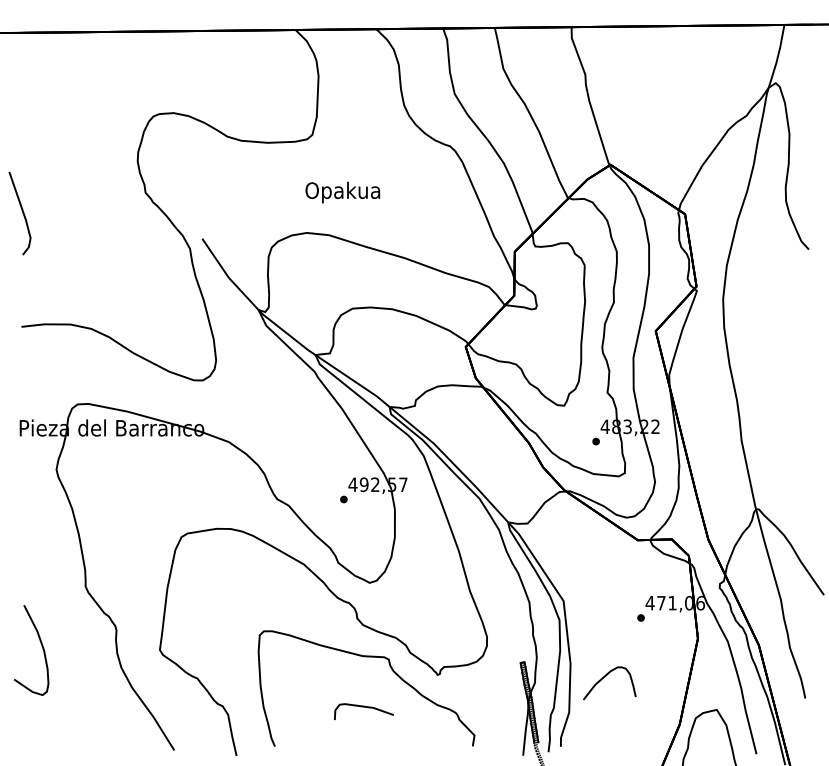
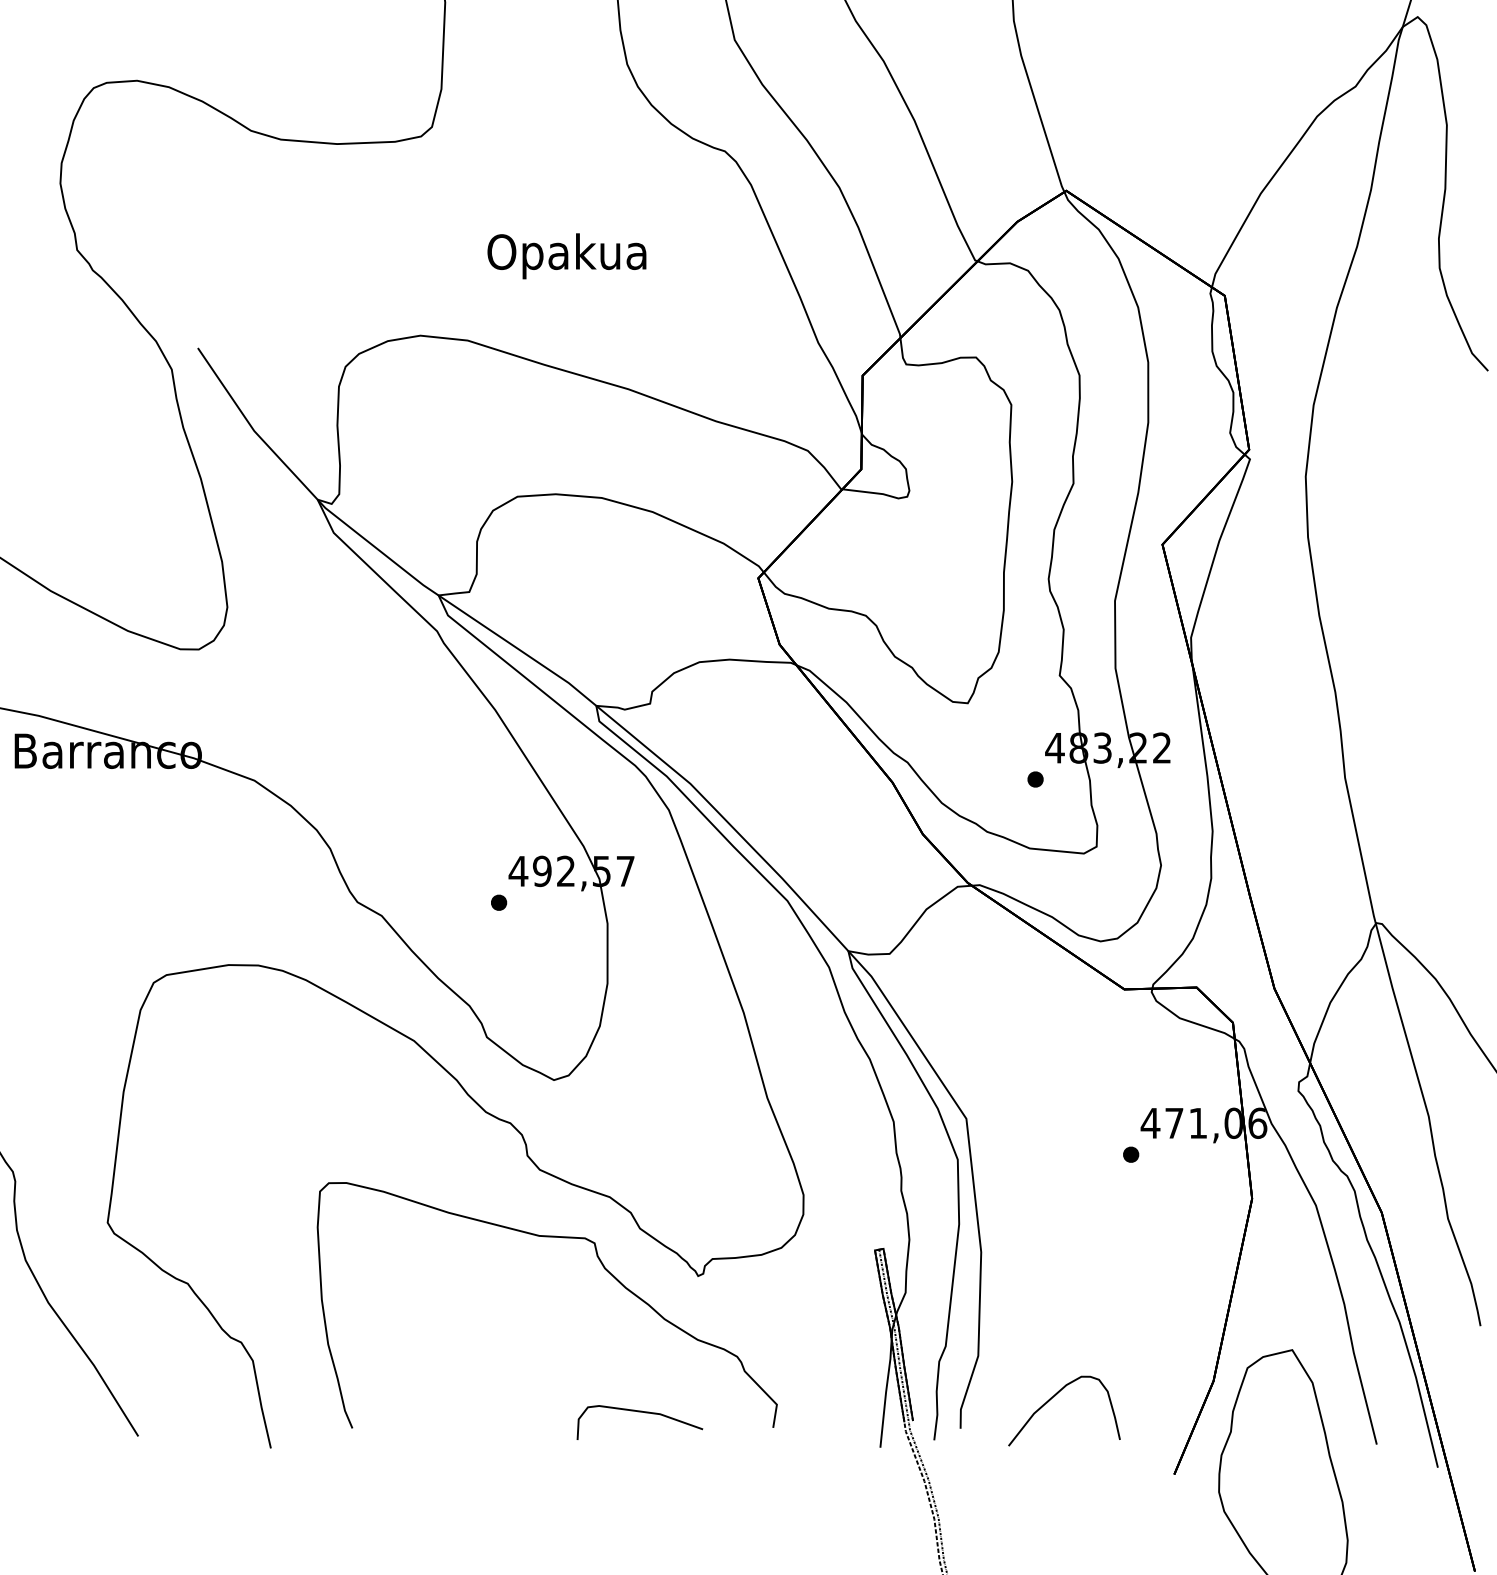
text: (342, 192) -> (566, 256), moved
curve: (605, 677) -> (1055, 1398), moved
curve: (363, 707) -> (638, 1413), moved

